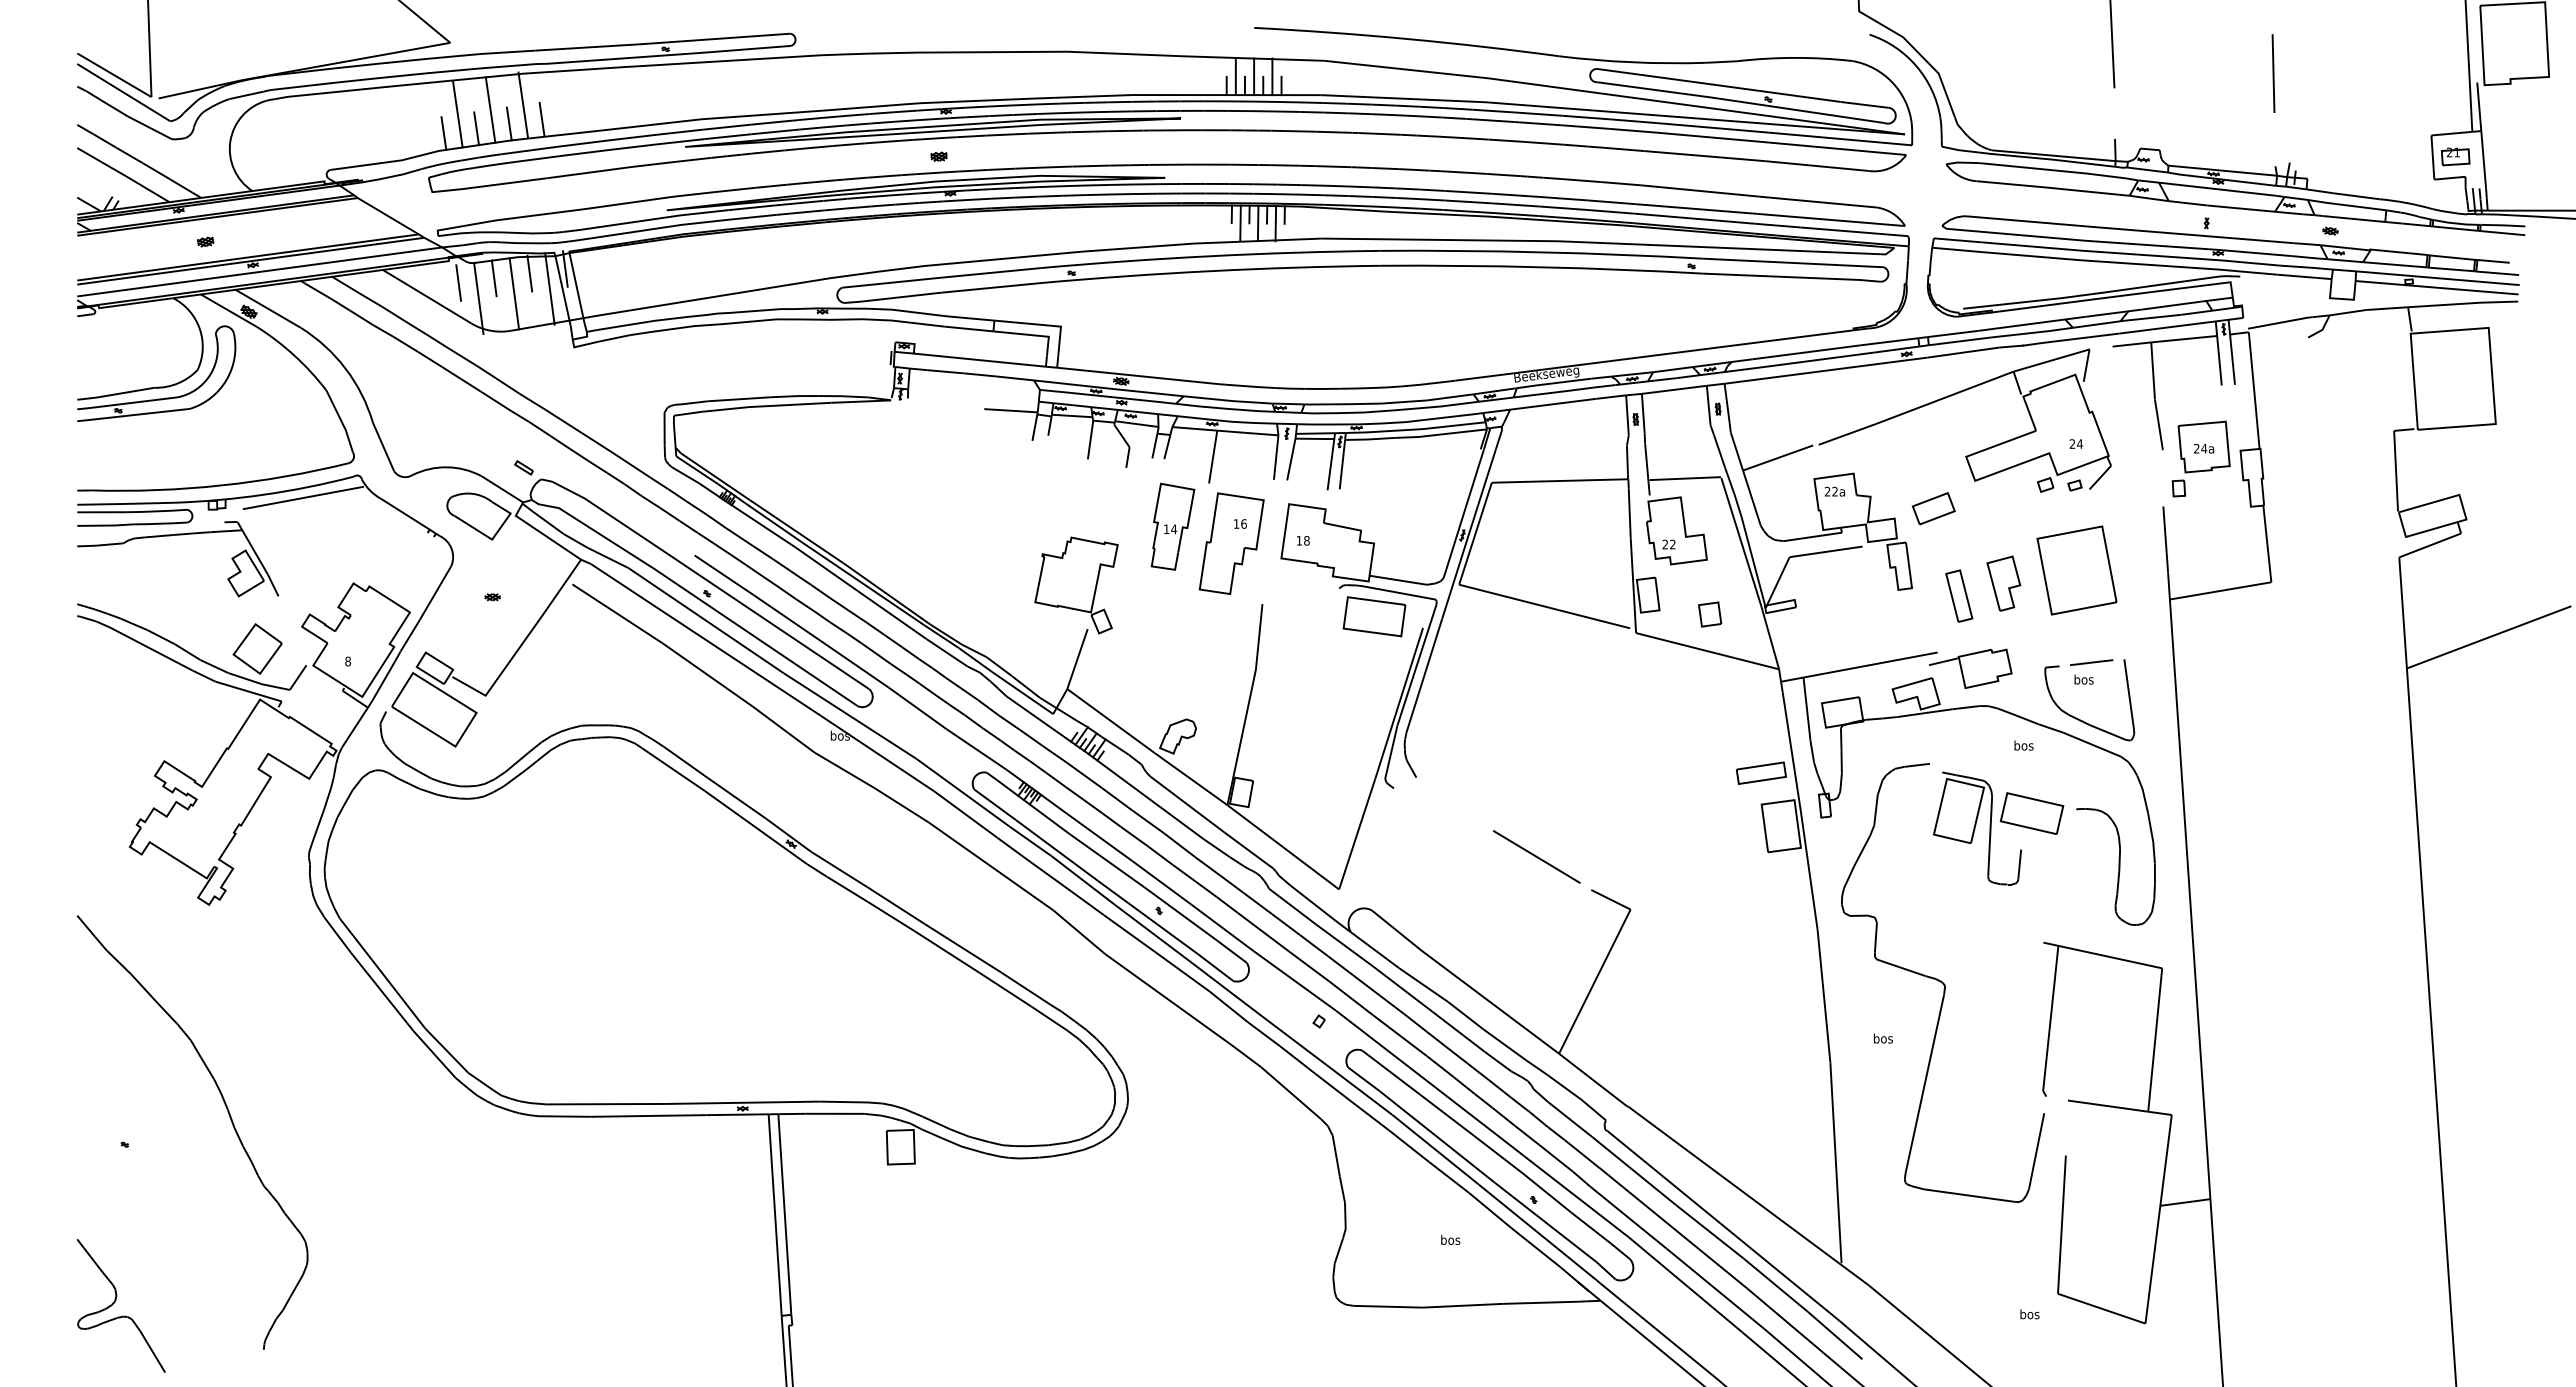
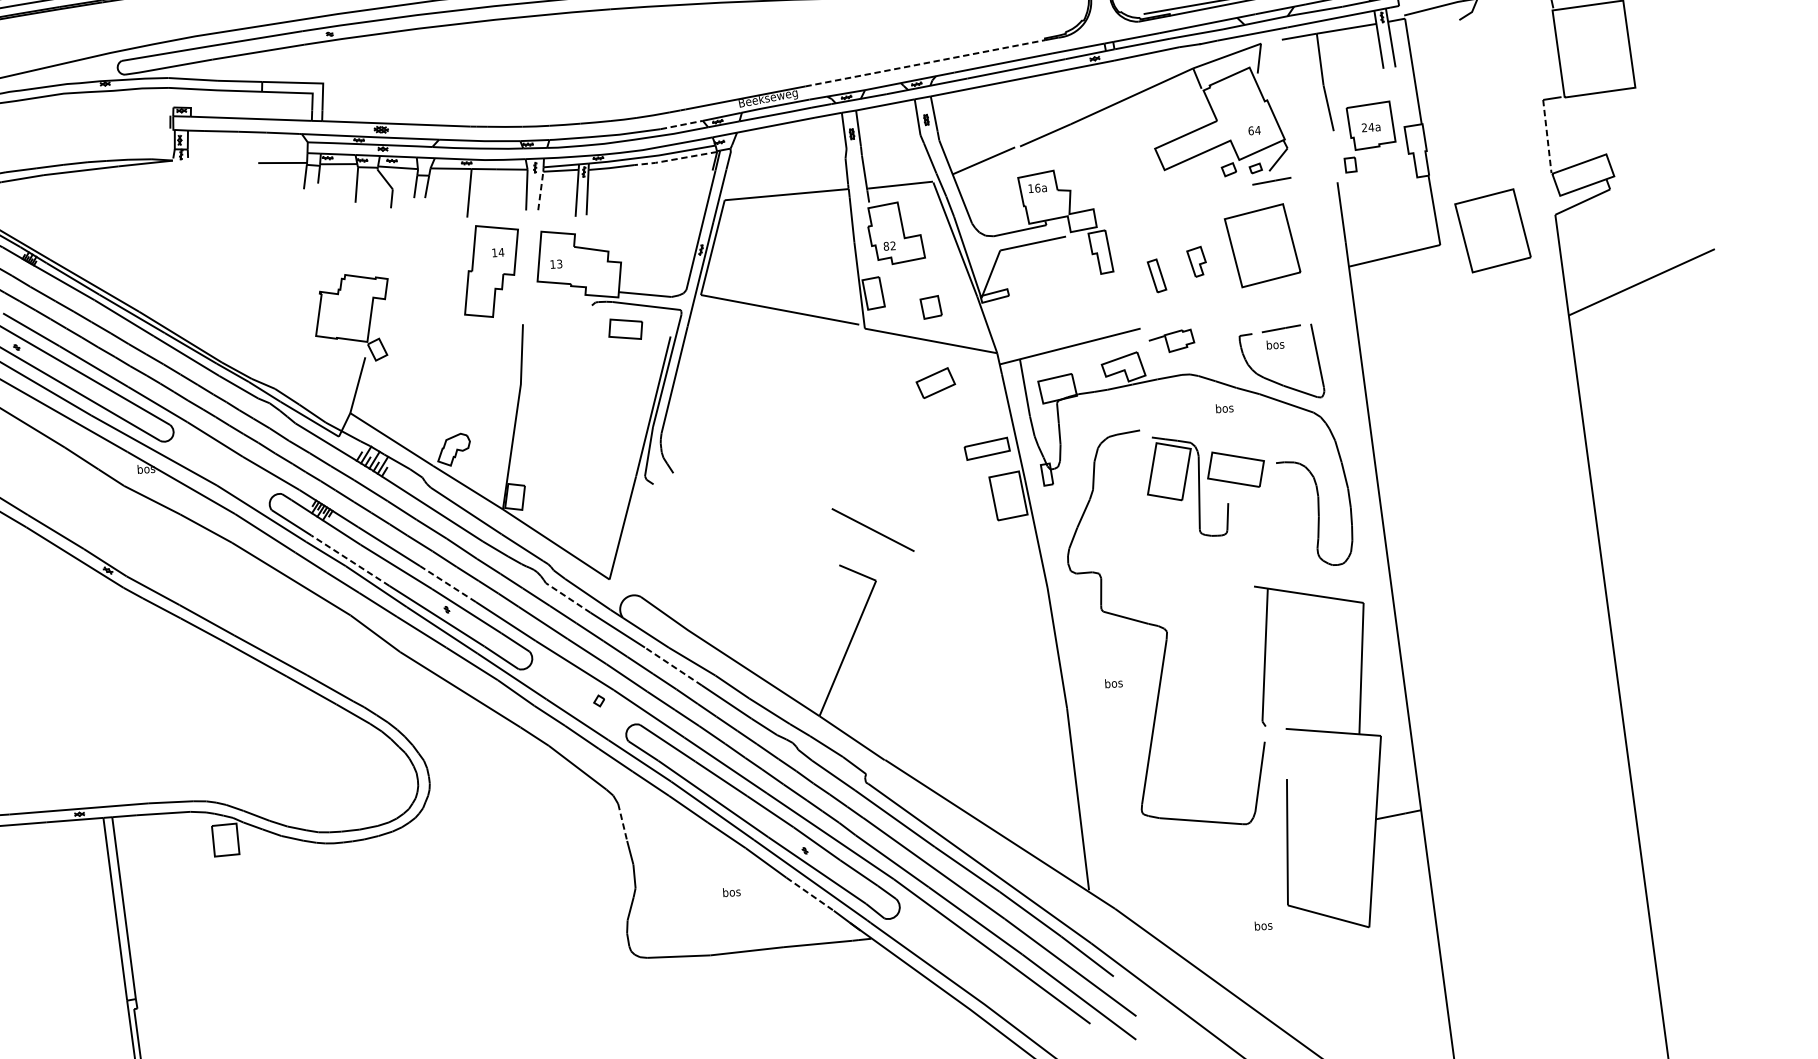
line: (1720, 347) -> (924, 63), solid -> dashed
line: (1450, 397) -> (682, 125), solid -> dashed
line: (1440, 434) -> (675, 159), solid -> dashed
text: (2072, 443) -> (1251, 130), 24 -> 64
line: (1291, 459) -> (540, 190), solid -> dashed
line: (2396, 471) -> (1547, 136), solid -> dashed
text: (1831, 491) -> (1034, 188), 22a -> 16a
line: (2091, 500) -> (1271, 181), added
part: (1933, 508) -> (935, 382), moved
text: (1243, 523) -> (500, 252), 16 -> 14
part: (1172, 526) -> (436, 258), removed
text: (1306, 540) -> (559, 263), 18 -> 13
text: (1665, 544) -> (886, 246), 22 -> 82
part: (2329, 570) -> (1492, 230), added
part: (2003, 583) -> (1196, 261), size x0.6
part: (1959, 595) -> (1157, 275), size x0.7
part: (1374, 616) -> (625, 328), size x0.6
part: (1970, 668) -> (1171, 341), size x0.6
line: (1056, 850) -> (349, 560), solid -> dashed
line: (1536, 856) -> (872, 529), moved
line: (1161, 882) -> (447, 583), solid -> dashed
line: (1292, 906) -> (568, 597), solid -> dashed
line: (1402, 988) -> (673, 666), solid -> dashed
line: (1336, 1156) -> (622, 822), solid -> dashed
line: (1536, 1247) -> (810, 893), solid -> dashed

